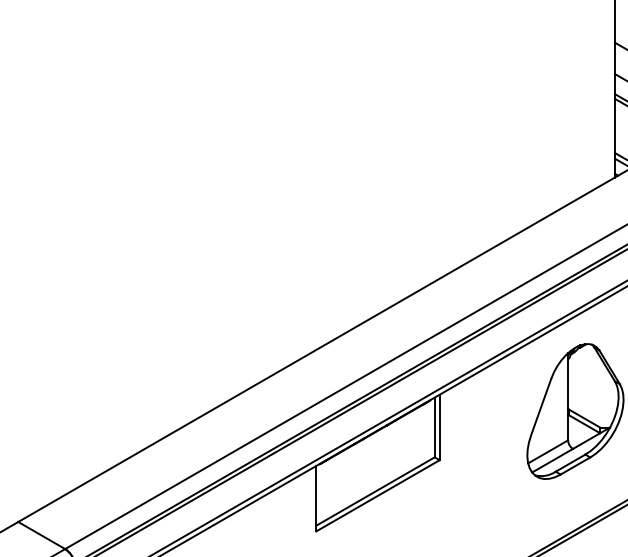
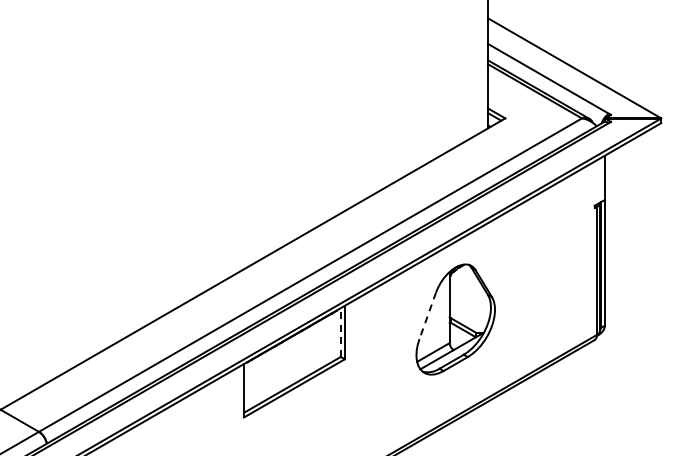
line: (540, 406) -> (427, 315), solid -> dashed
line: (434, 427) -> (340, 332), solid -> dashed

